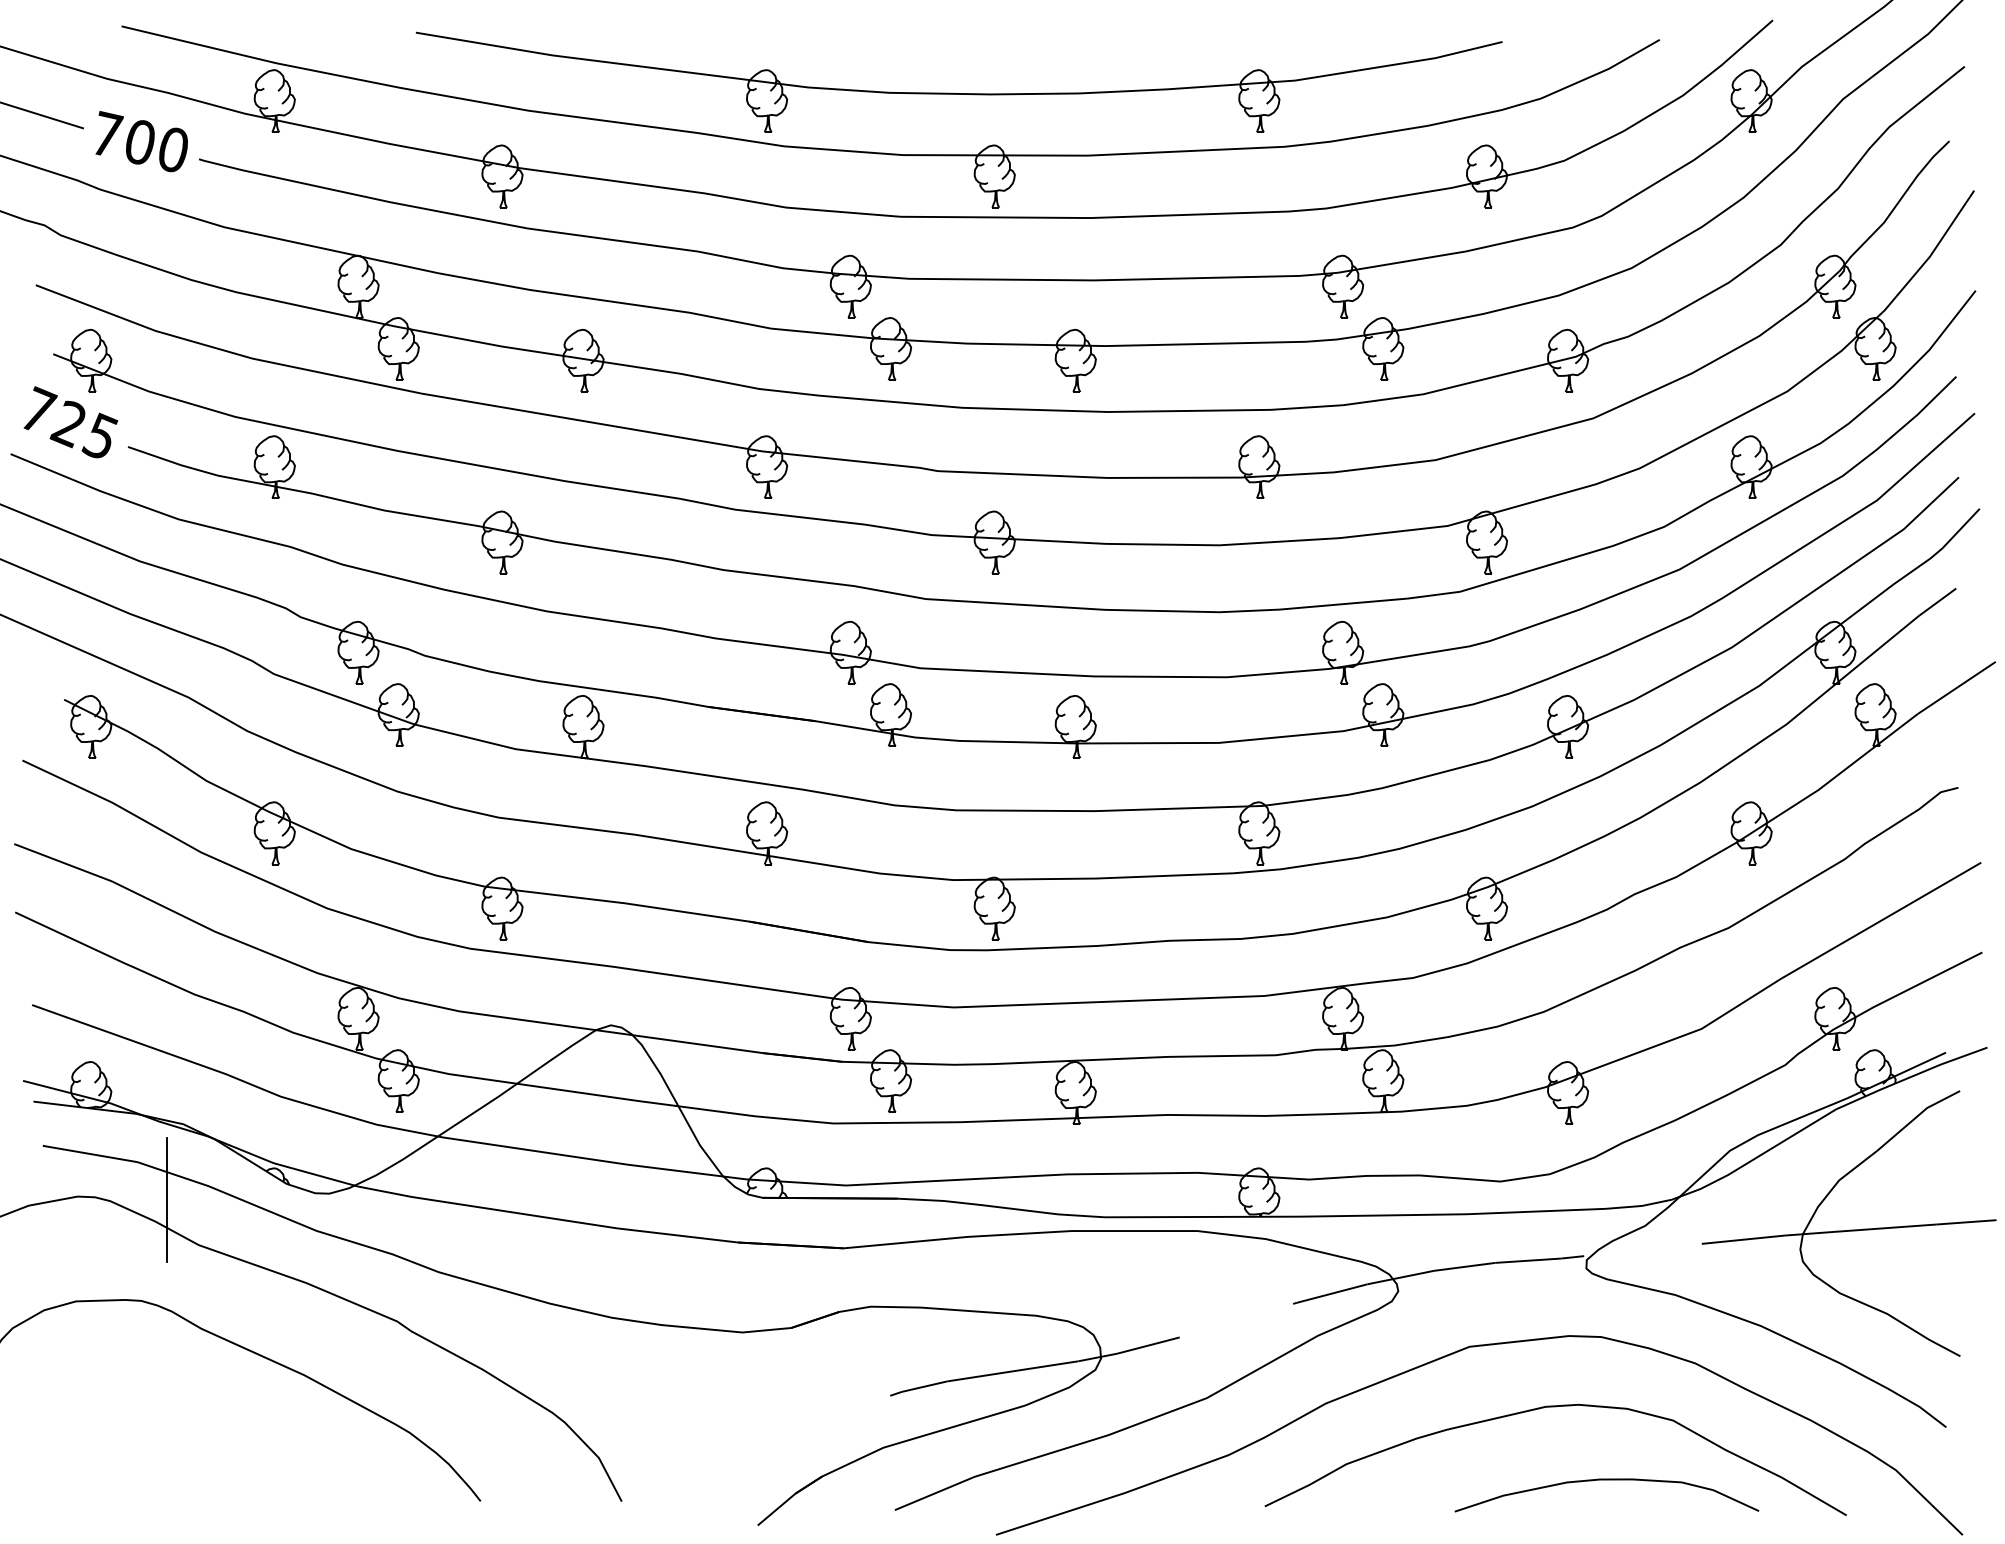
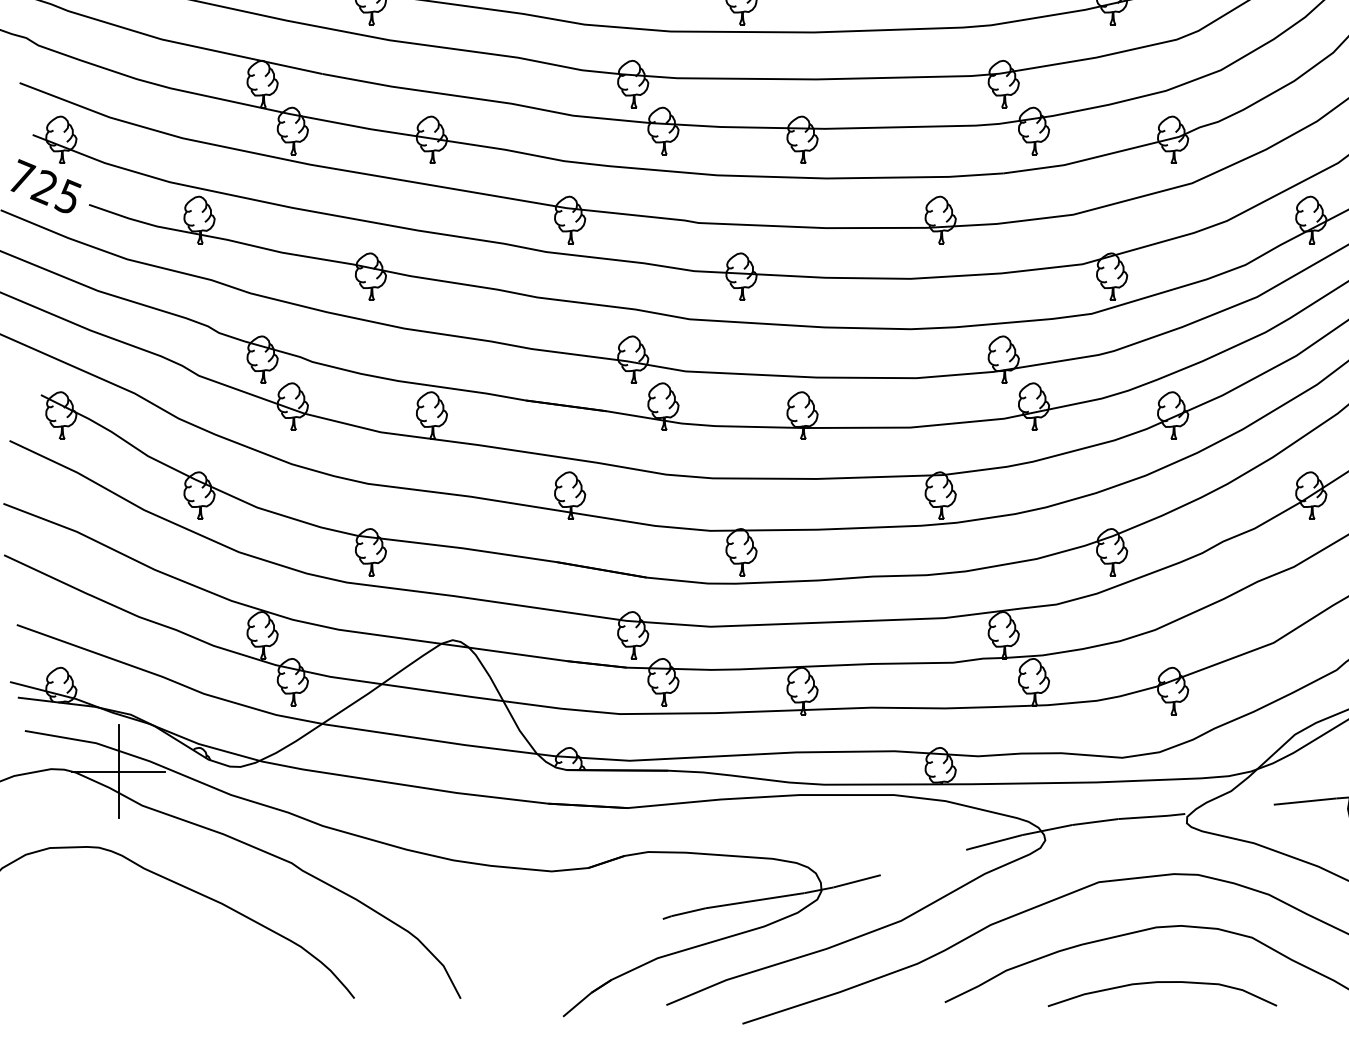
line: (167, 1199) -> (118, 771), added
curve: (1606, 1480) -> (1162, 982), moved

